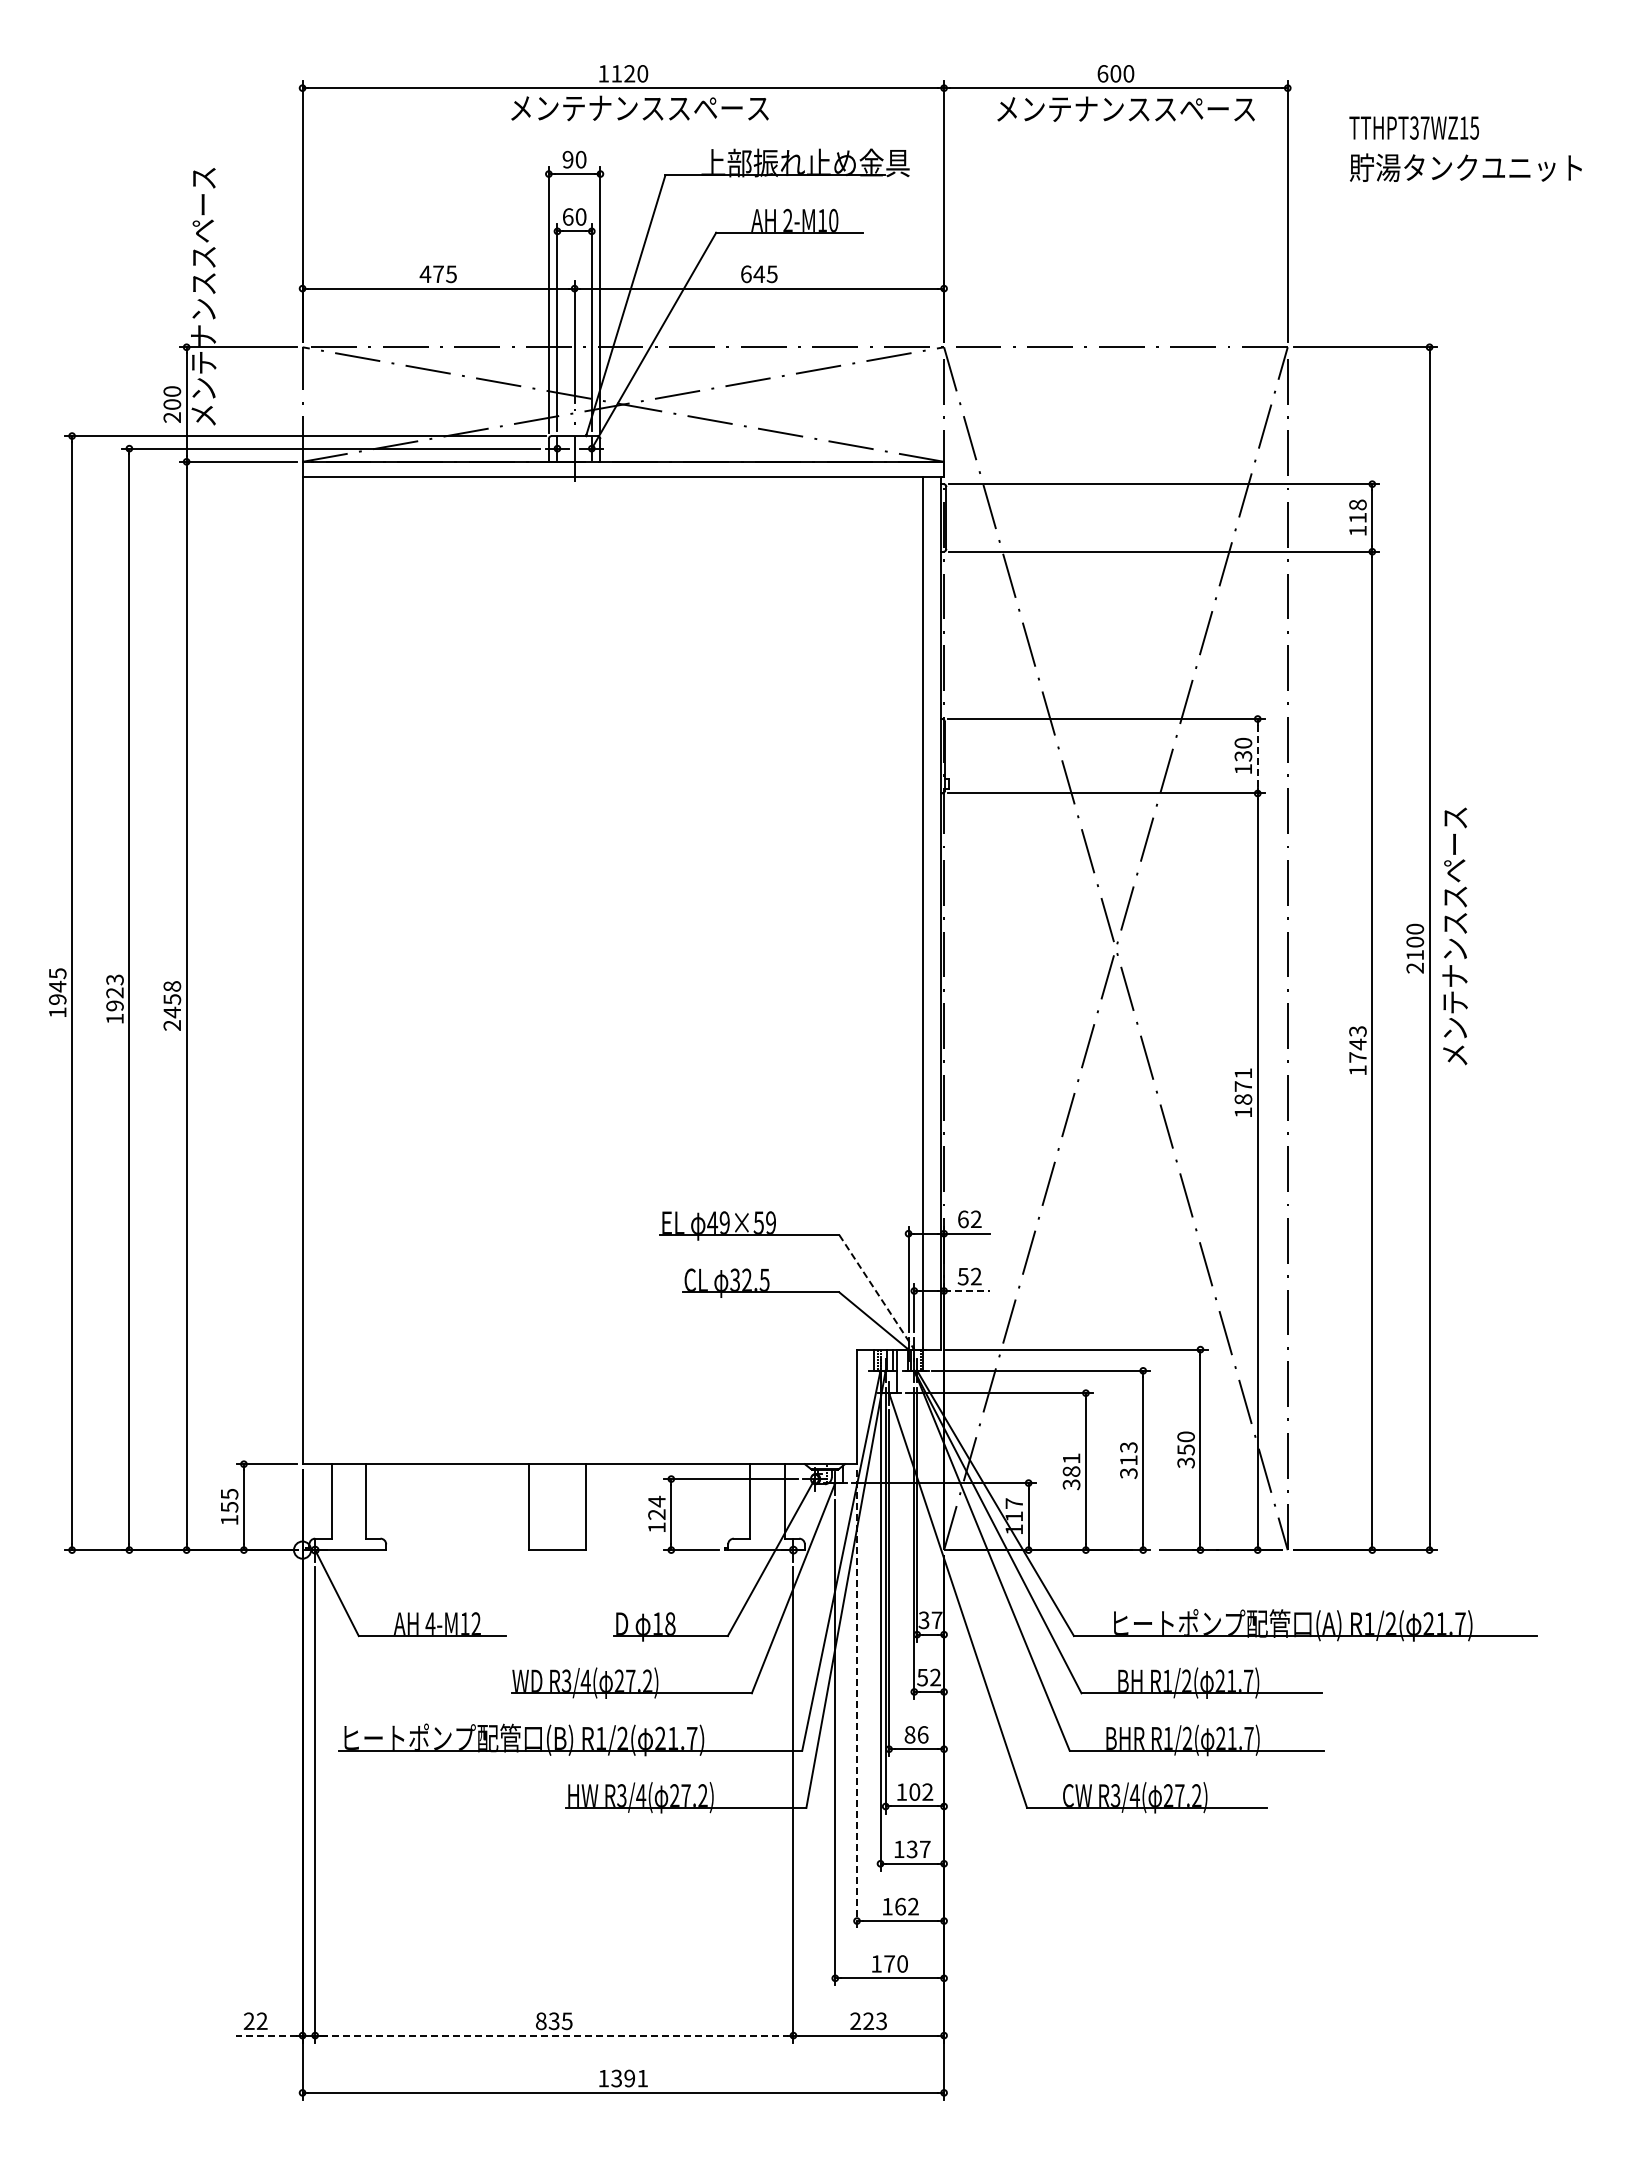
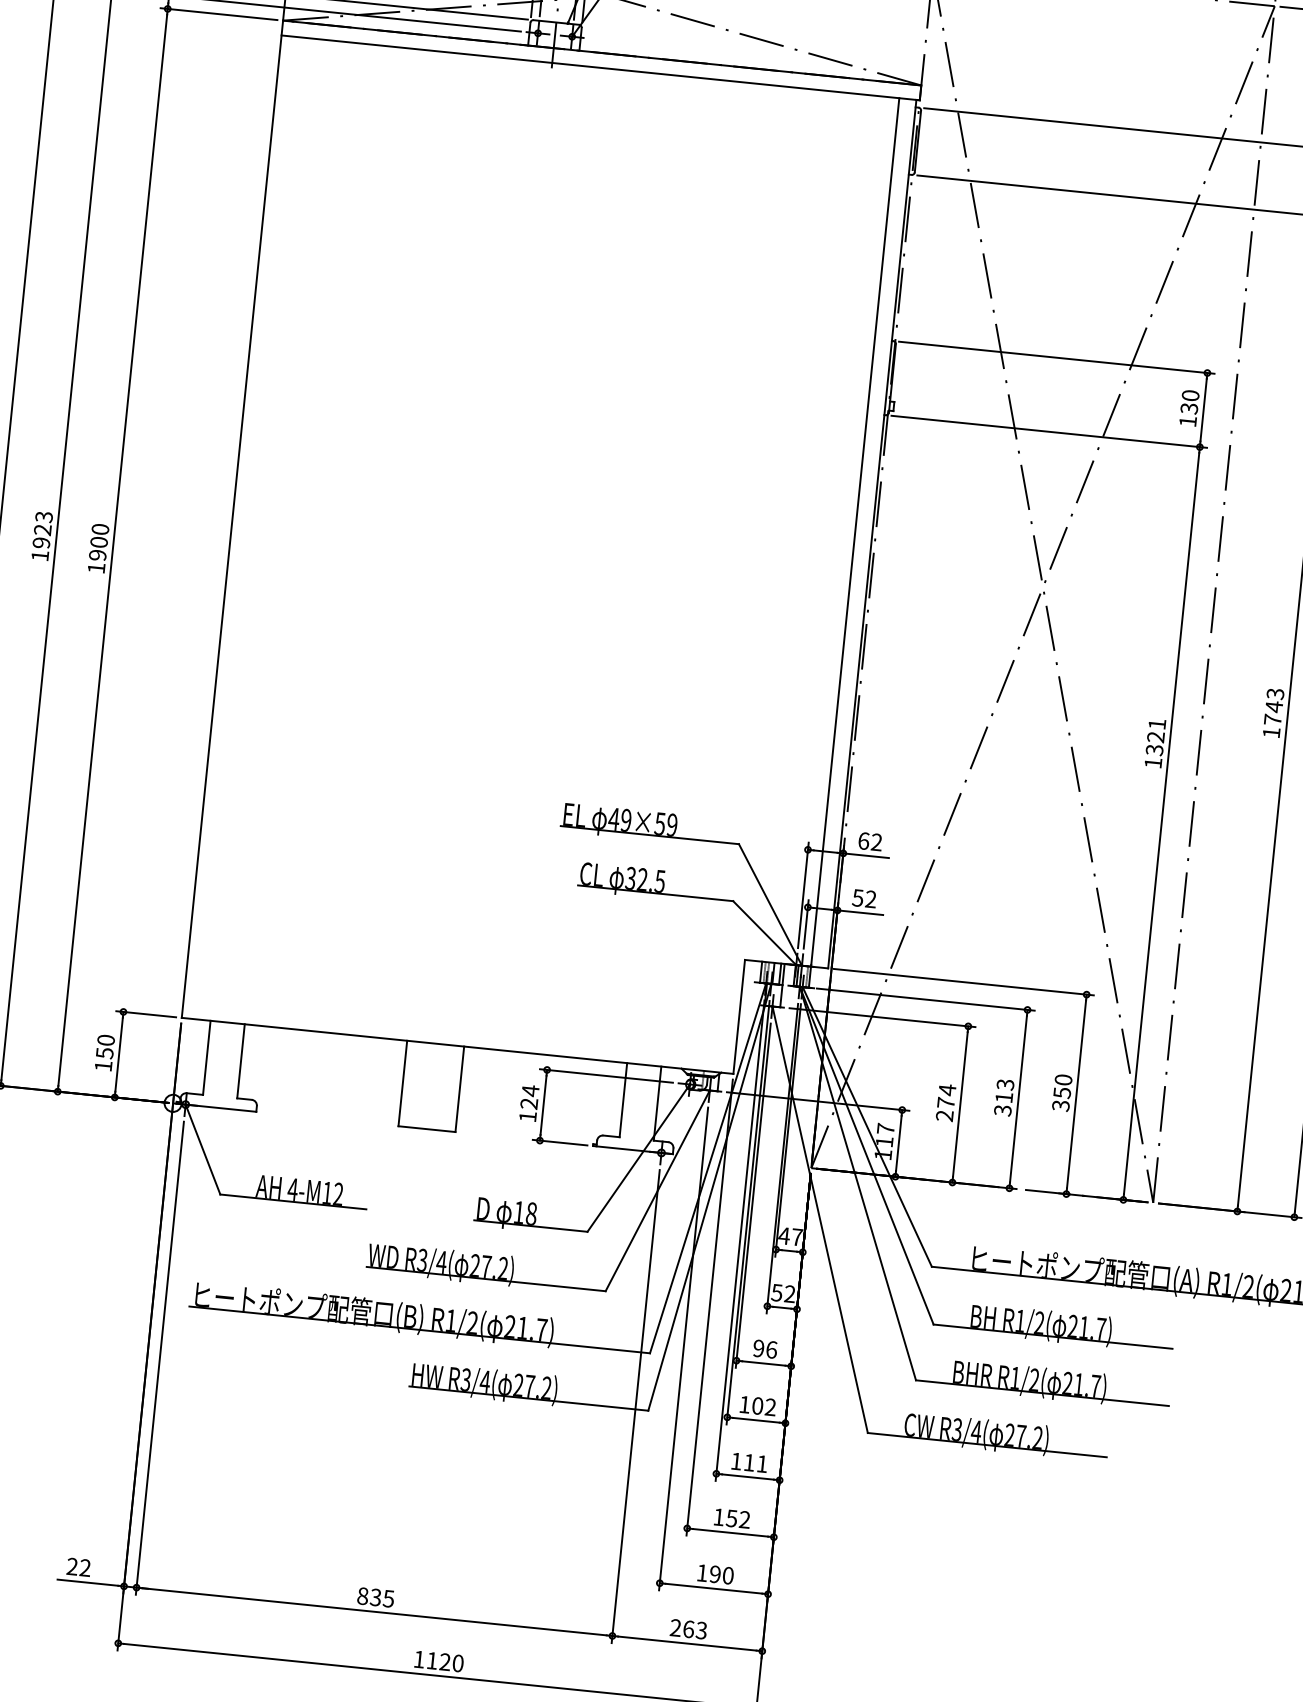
line: (1257, 756) -> (1203, 410), dashed -> solid
text: (172, 1005) -> (98, 548), 2458 -> 1900
text: (1243, 1093) -> (1155, 744), 1871 -> 1321
line: (967, 1291) -> (860, 913), dashed -> solid
line: (877, 1292) -> (771, 905), dashed -> solid
text: (1071, 1471) -> (946, 1102), 381 -> 274
text: (229, 1493) -> (106, 1039), 155 -> 150
text: (923, 1620) -> (783, 1236), 37 -> 47
line: (857, 1699) -> (710, 1308), dashed -> solid
text: (909, 1734) -> (758, 1348), 86 -> 96
text: (918, 1849) -> (755, 1463), 137 -> 111
text: (899, 1906) -> (730, 1518), 162 -> 152
text: (889, 1963) -> (715, 1573), 170 -> 190
text: (868, 2021) -> (688, 1629), 223 -> 263
line: (266, 2035) -> (88, 1582), dashed -> solid
line: (554, 2035) -> (374, 1611), dashed -> solid
text: (629, 2078) -> (444, 1662), 1391 -> 1120

